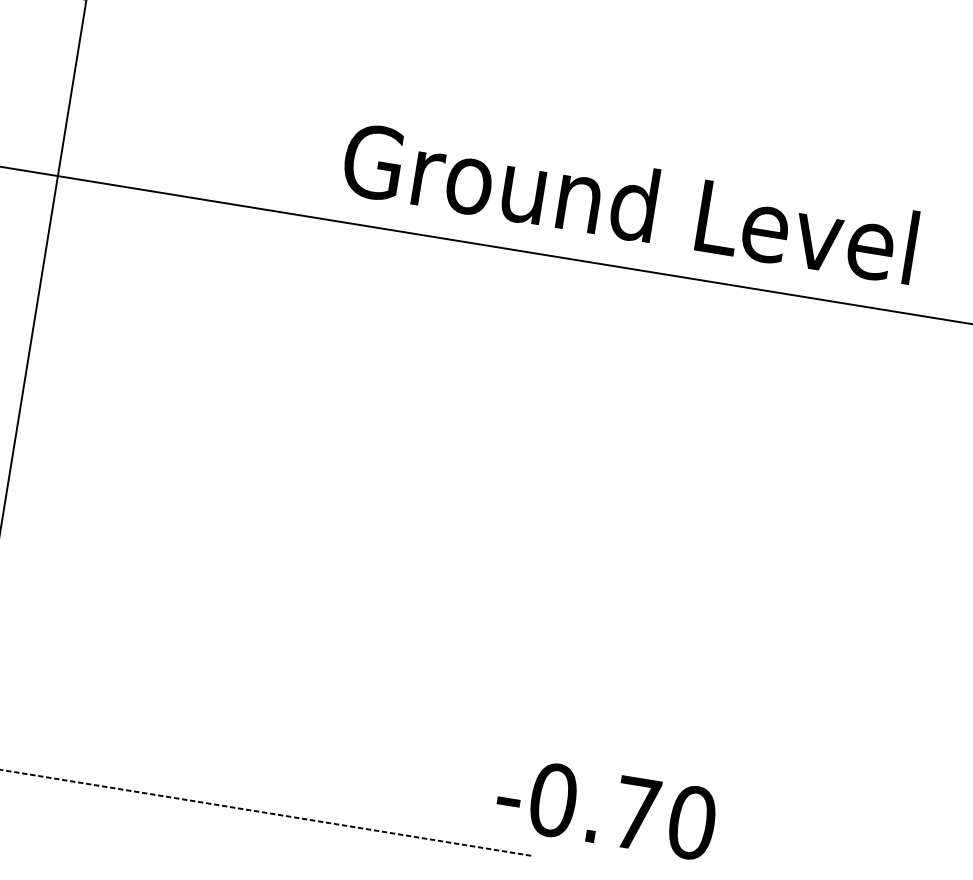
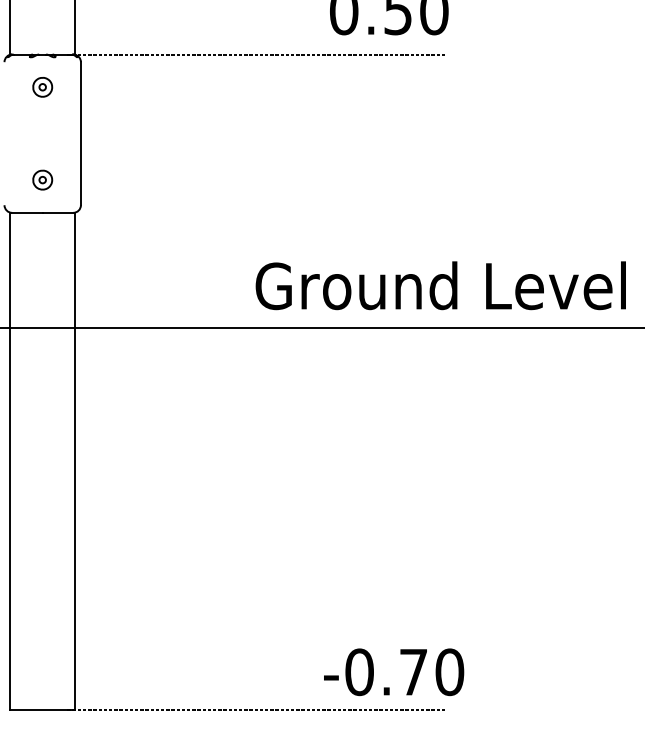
text: (607, 809) -> (394, 672), moved

